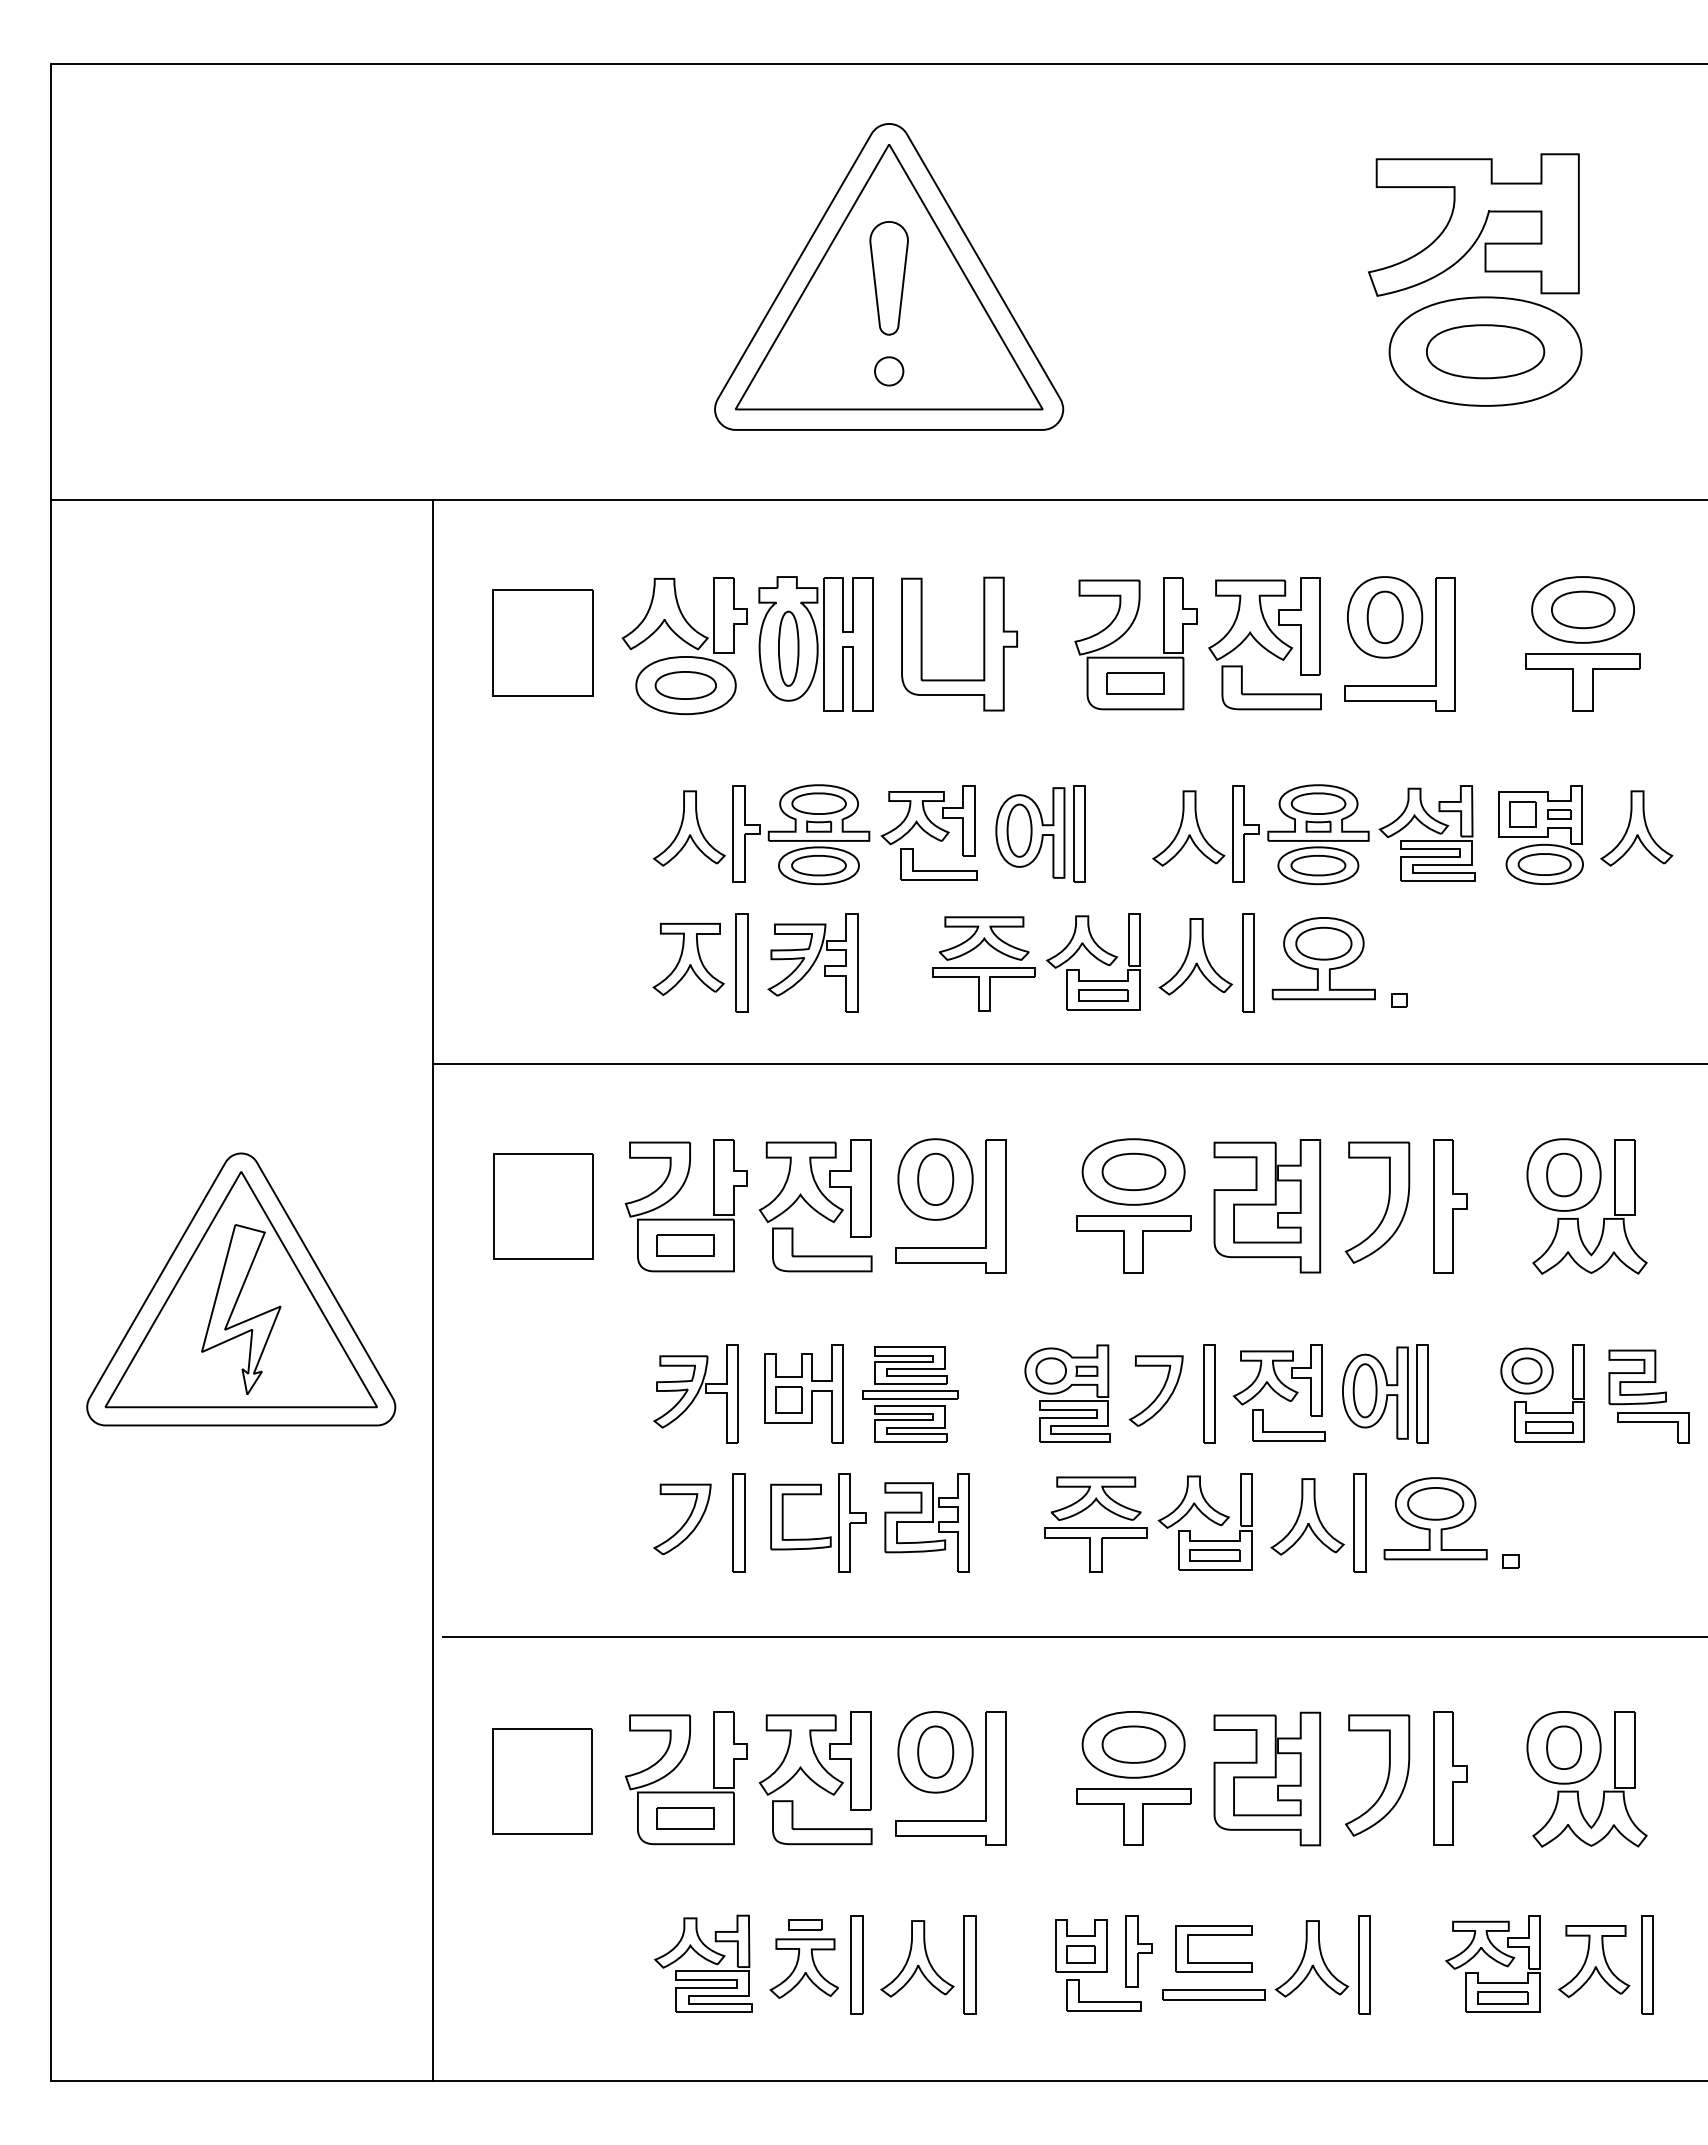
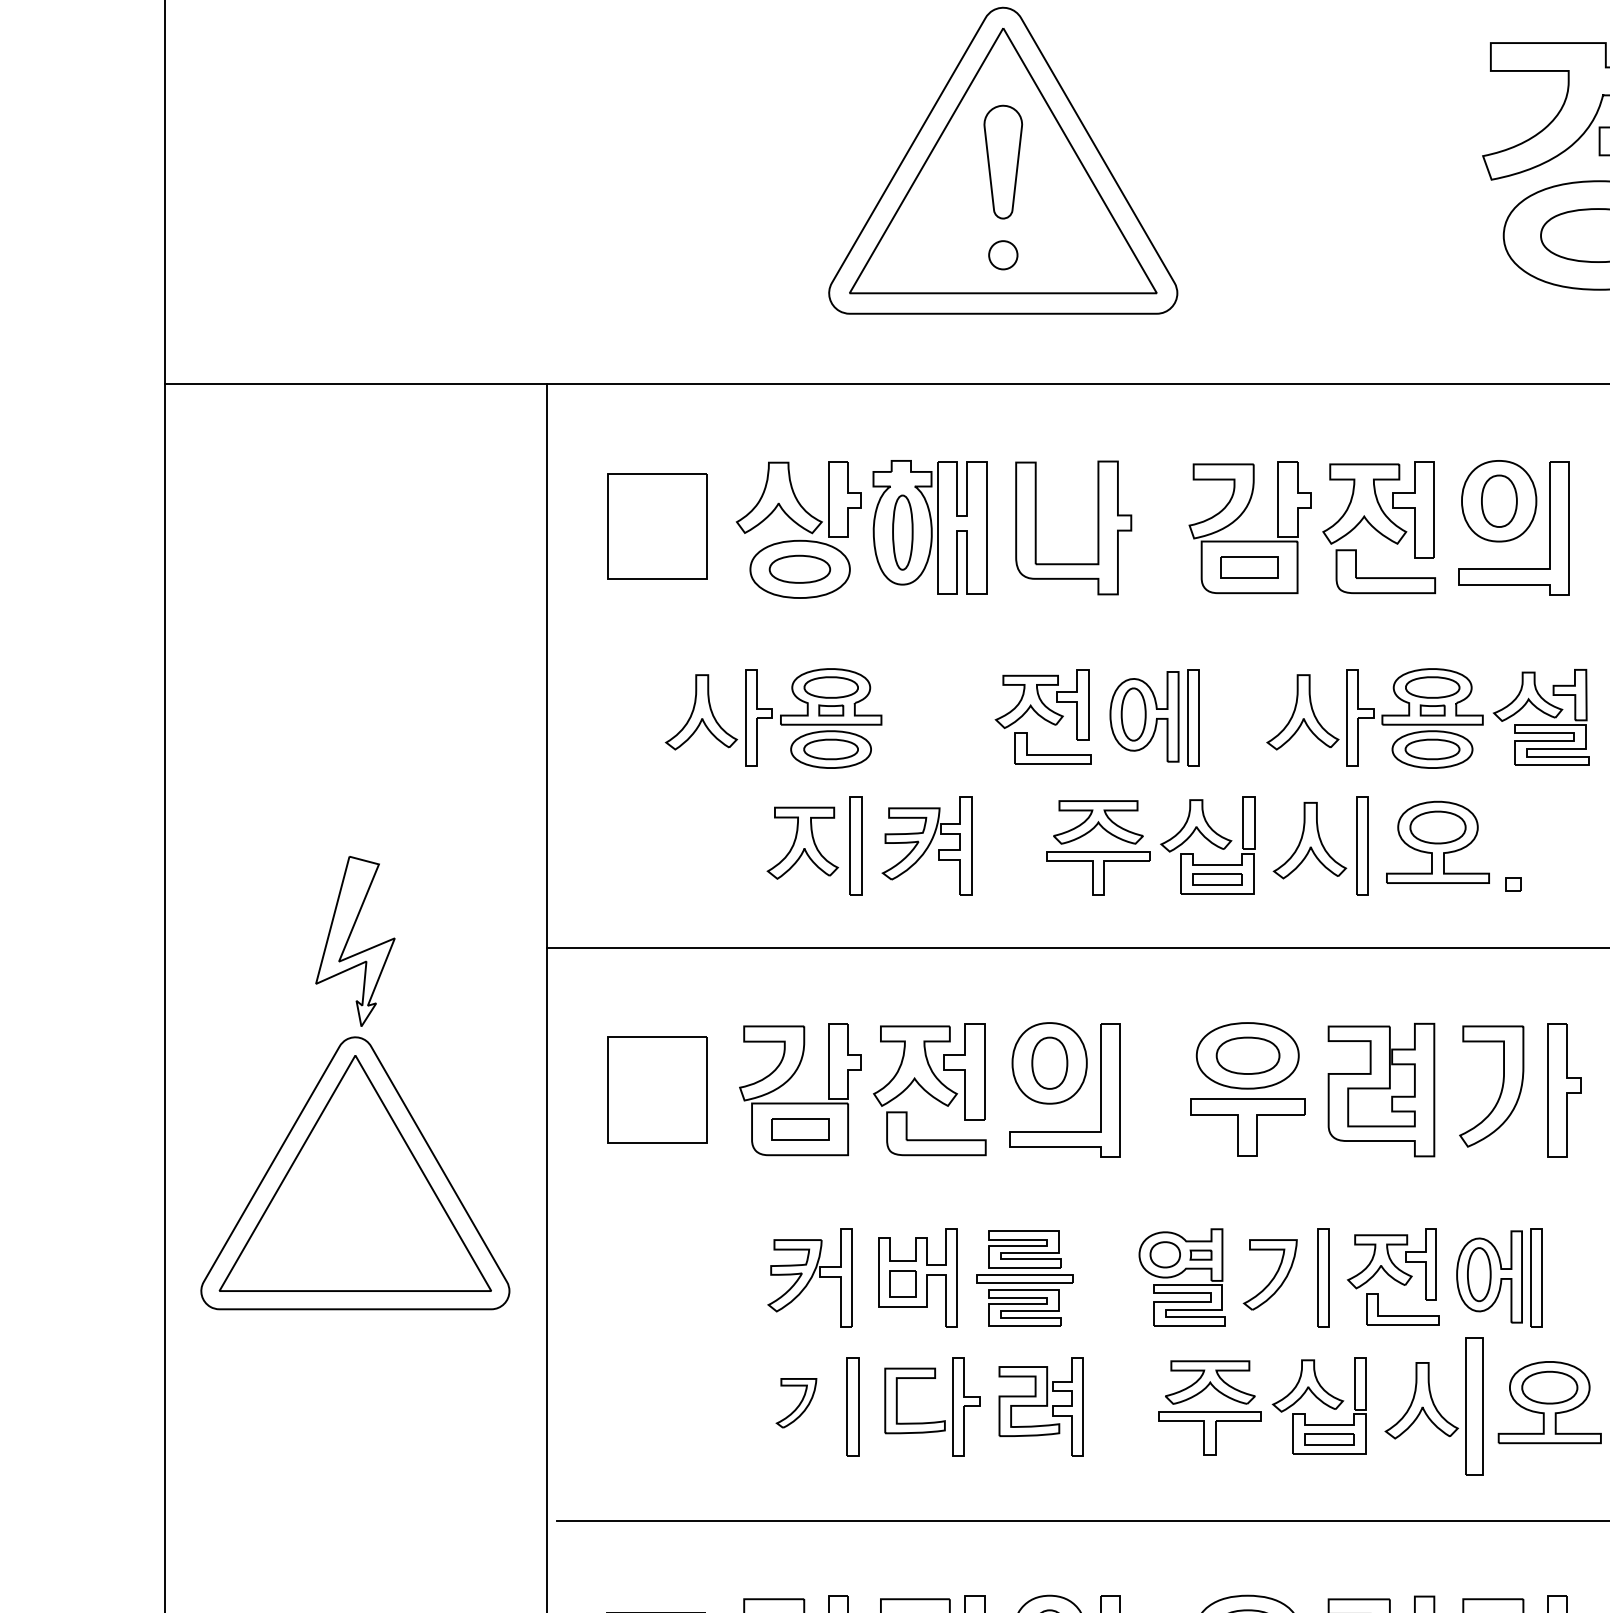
part: (761, 834) -> (773, 718), moved
part: (235, 1307) -> (349, 939), moved
part: (682, 1519) -> (796, 1403), size x0.7
part: (1359, 1522) -> (1473, 1406), size x1.4

